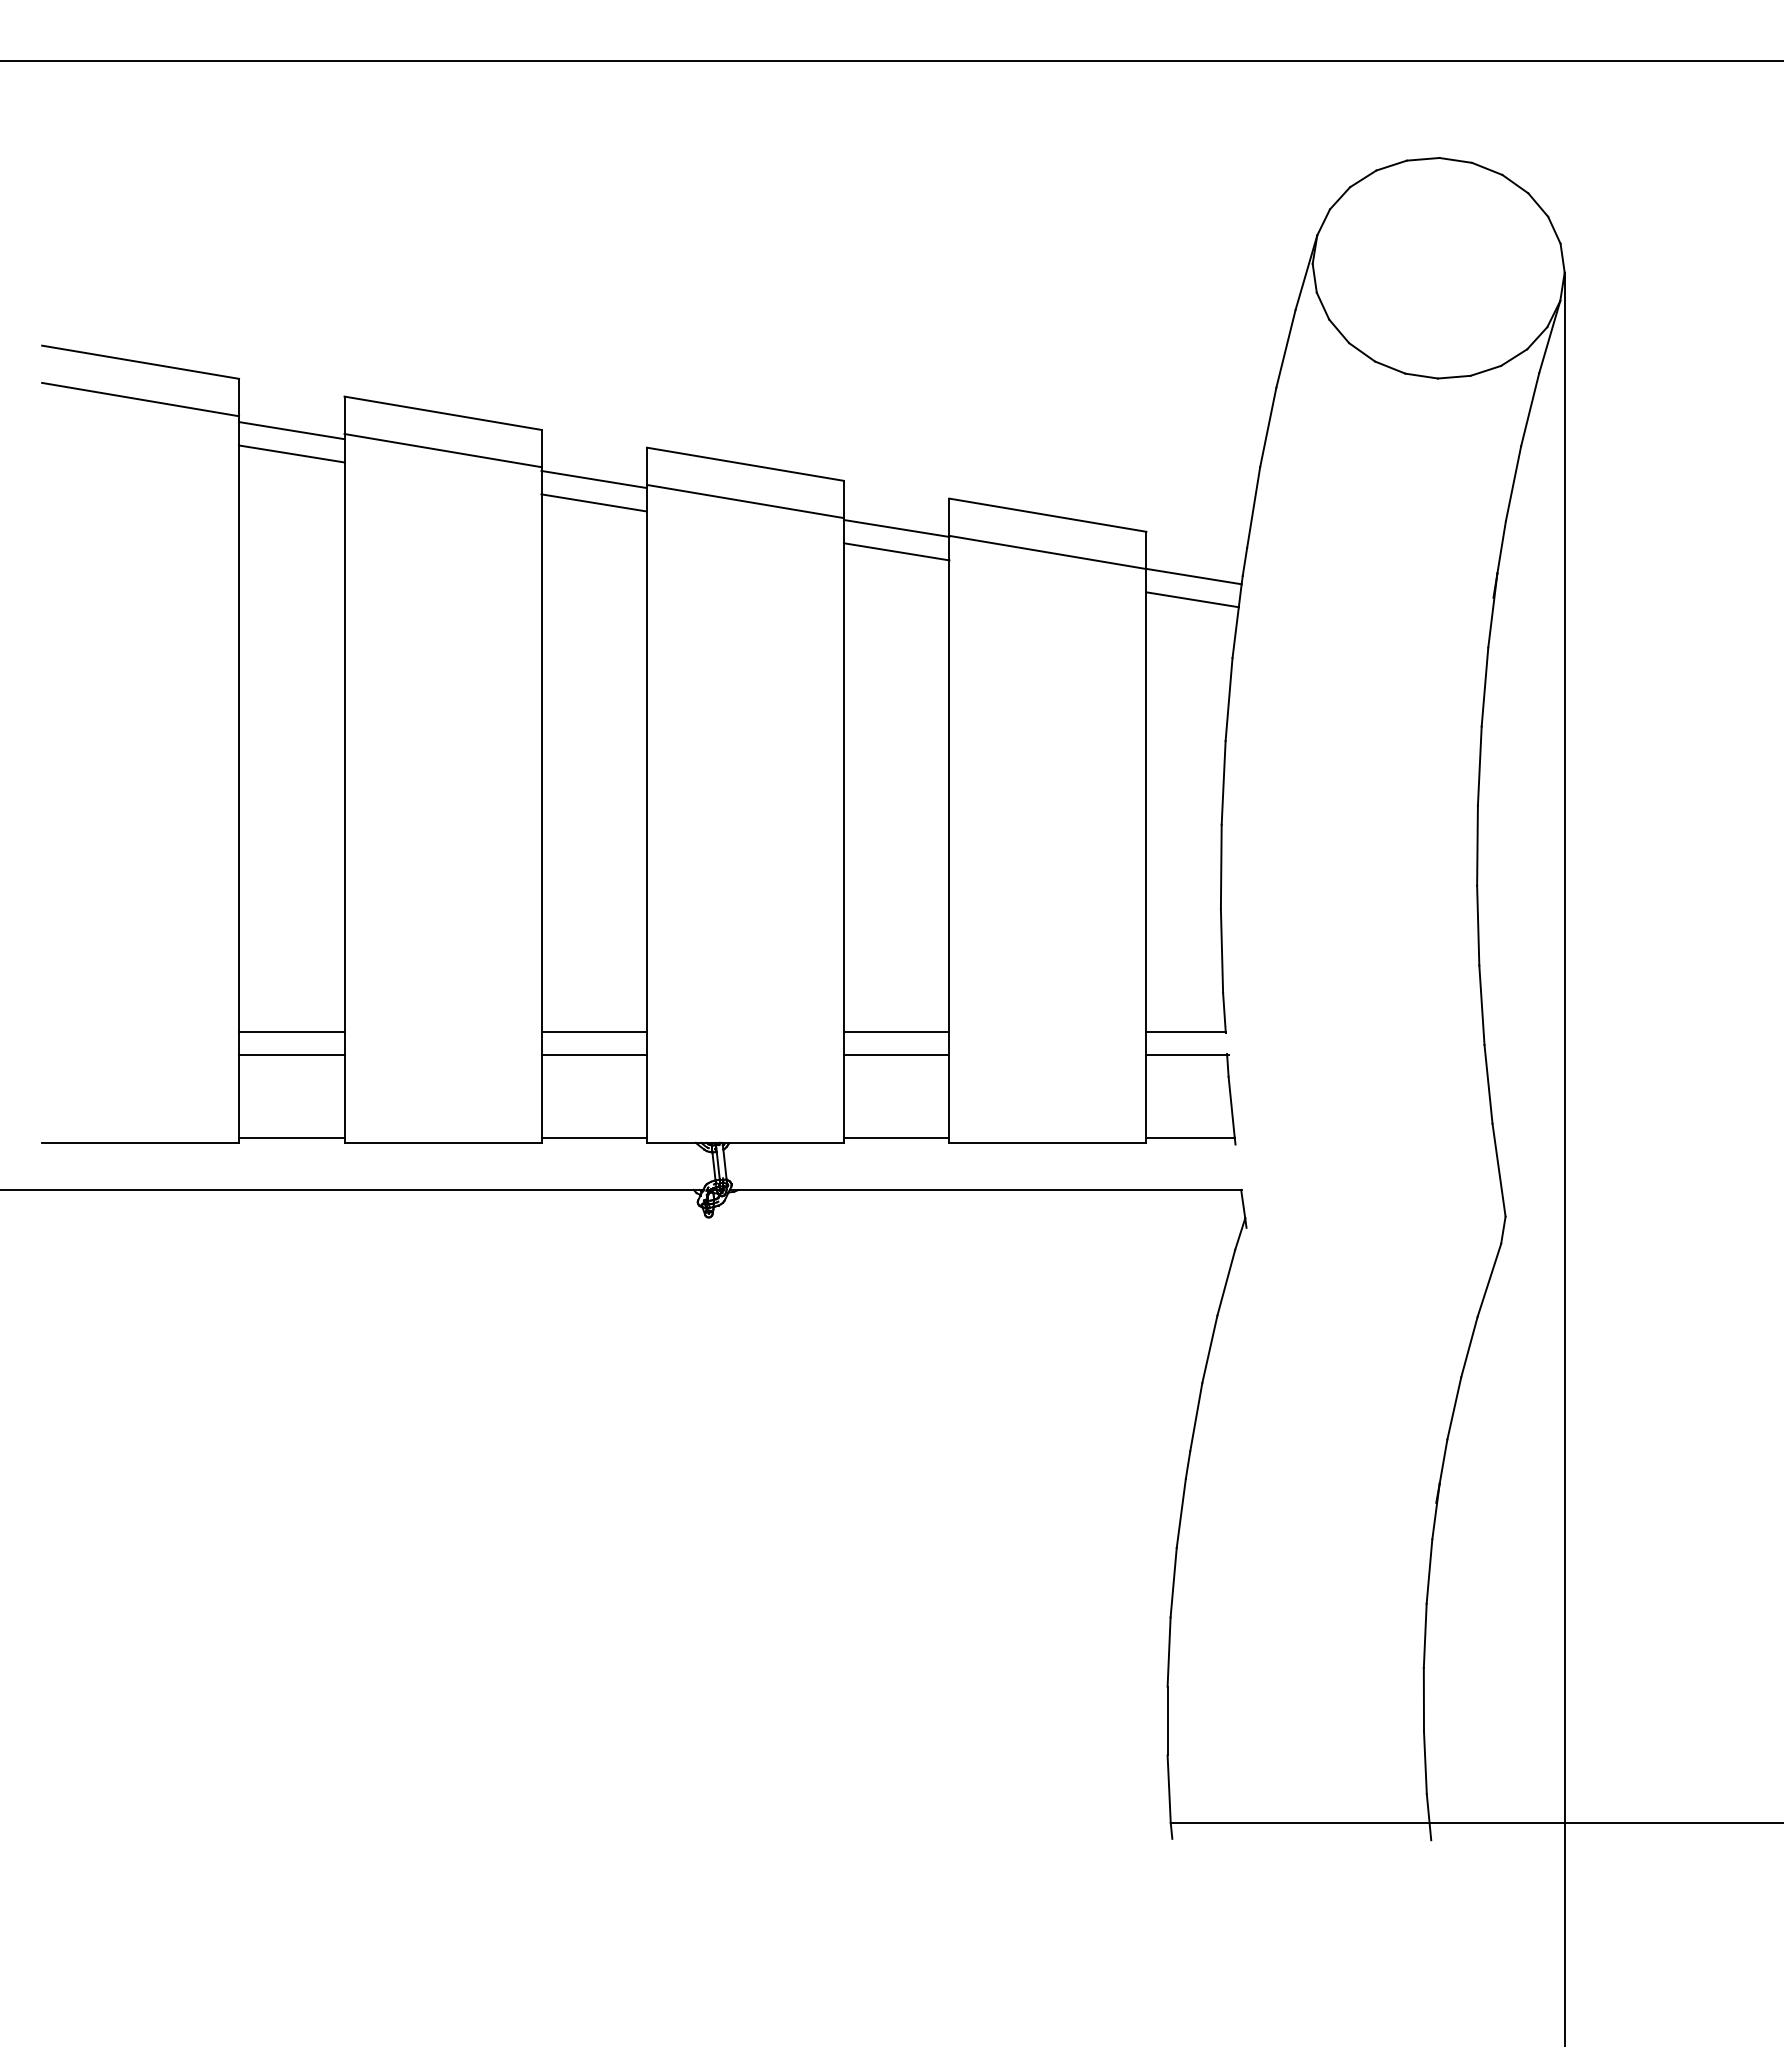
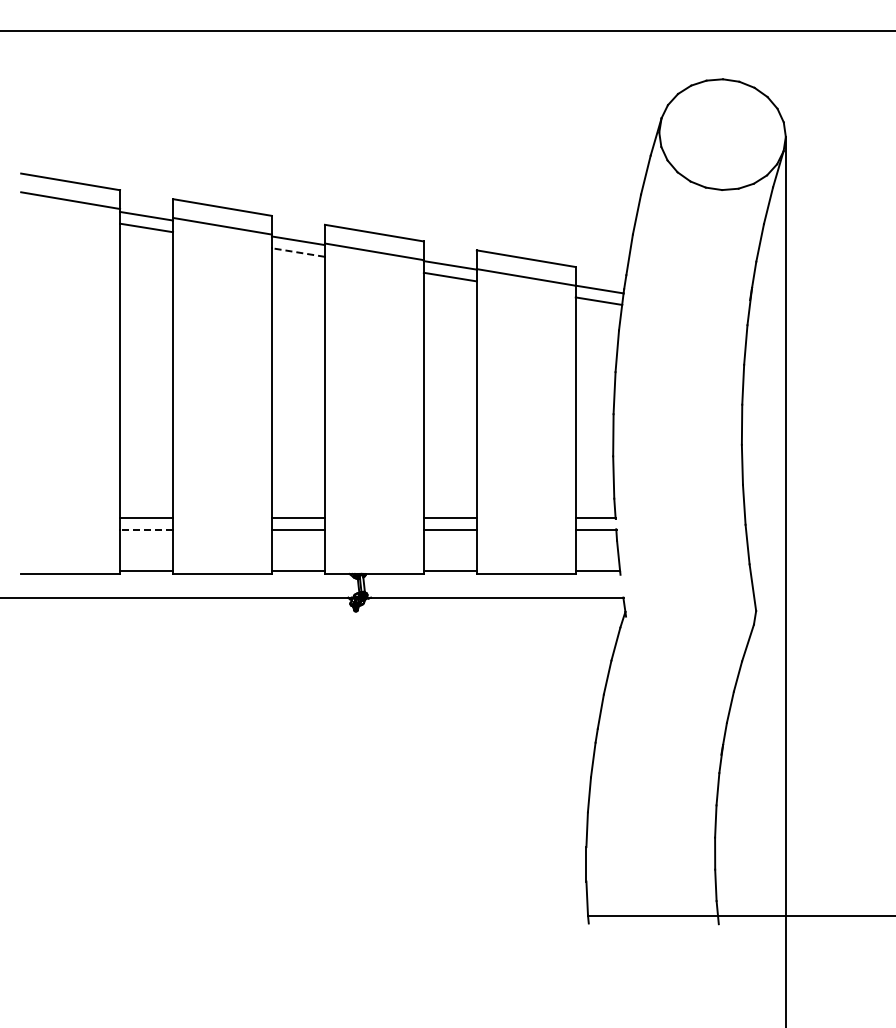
line: (594, 502) -> (298, 252), solid -> dashed
line: (291, 1056) -> (146, 530), solid -> dashed

